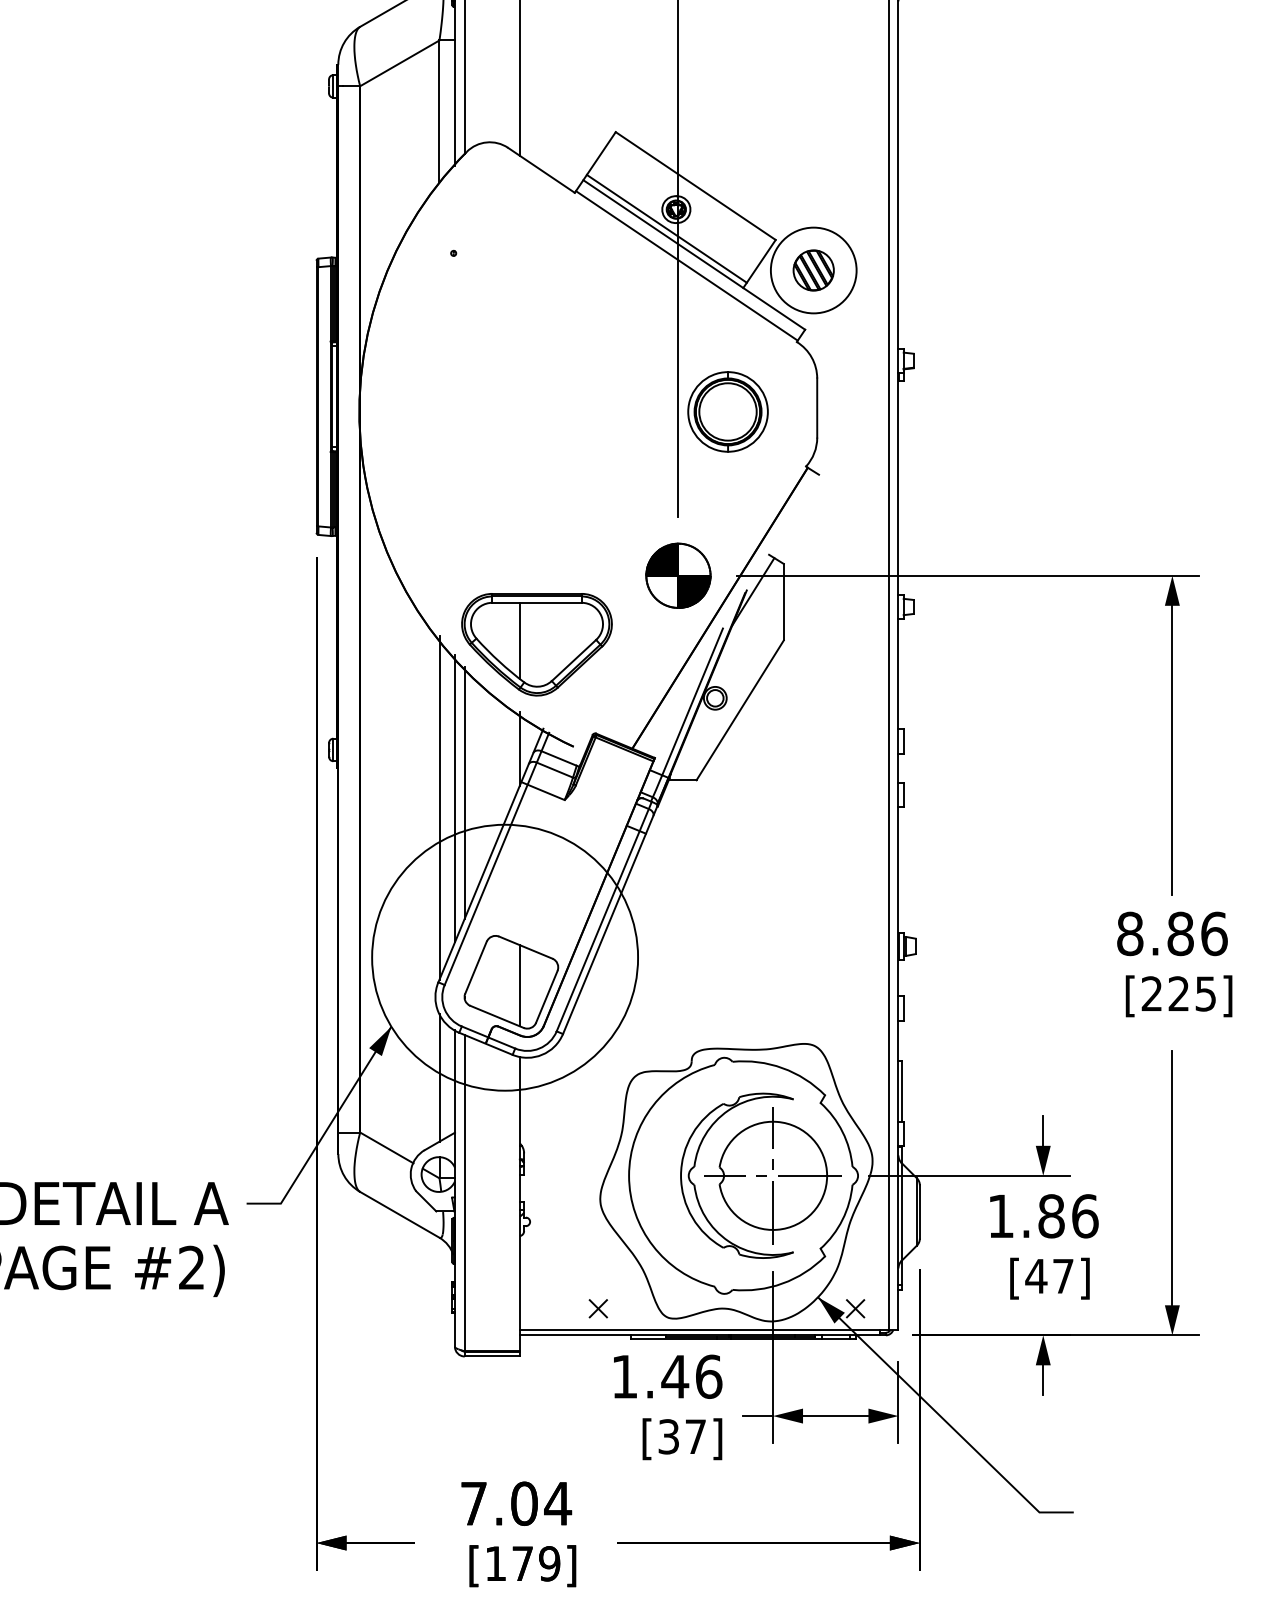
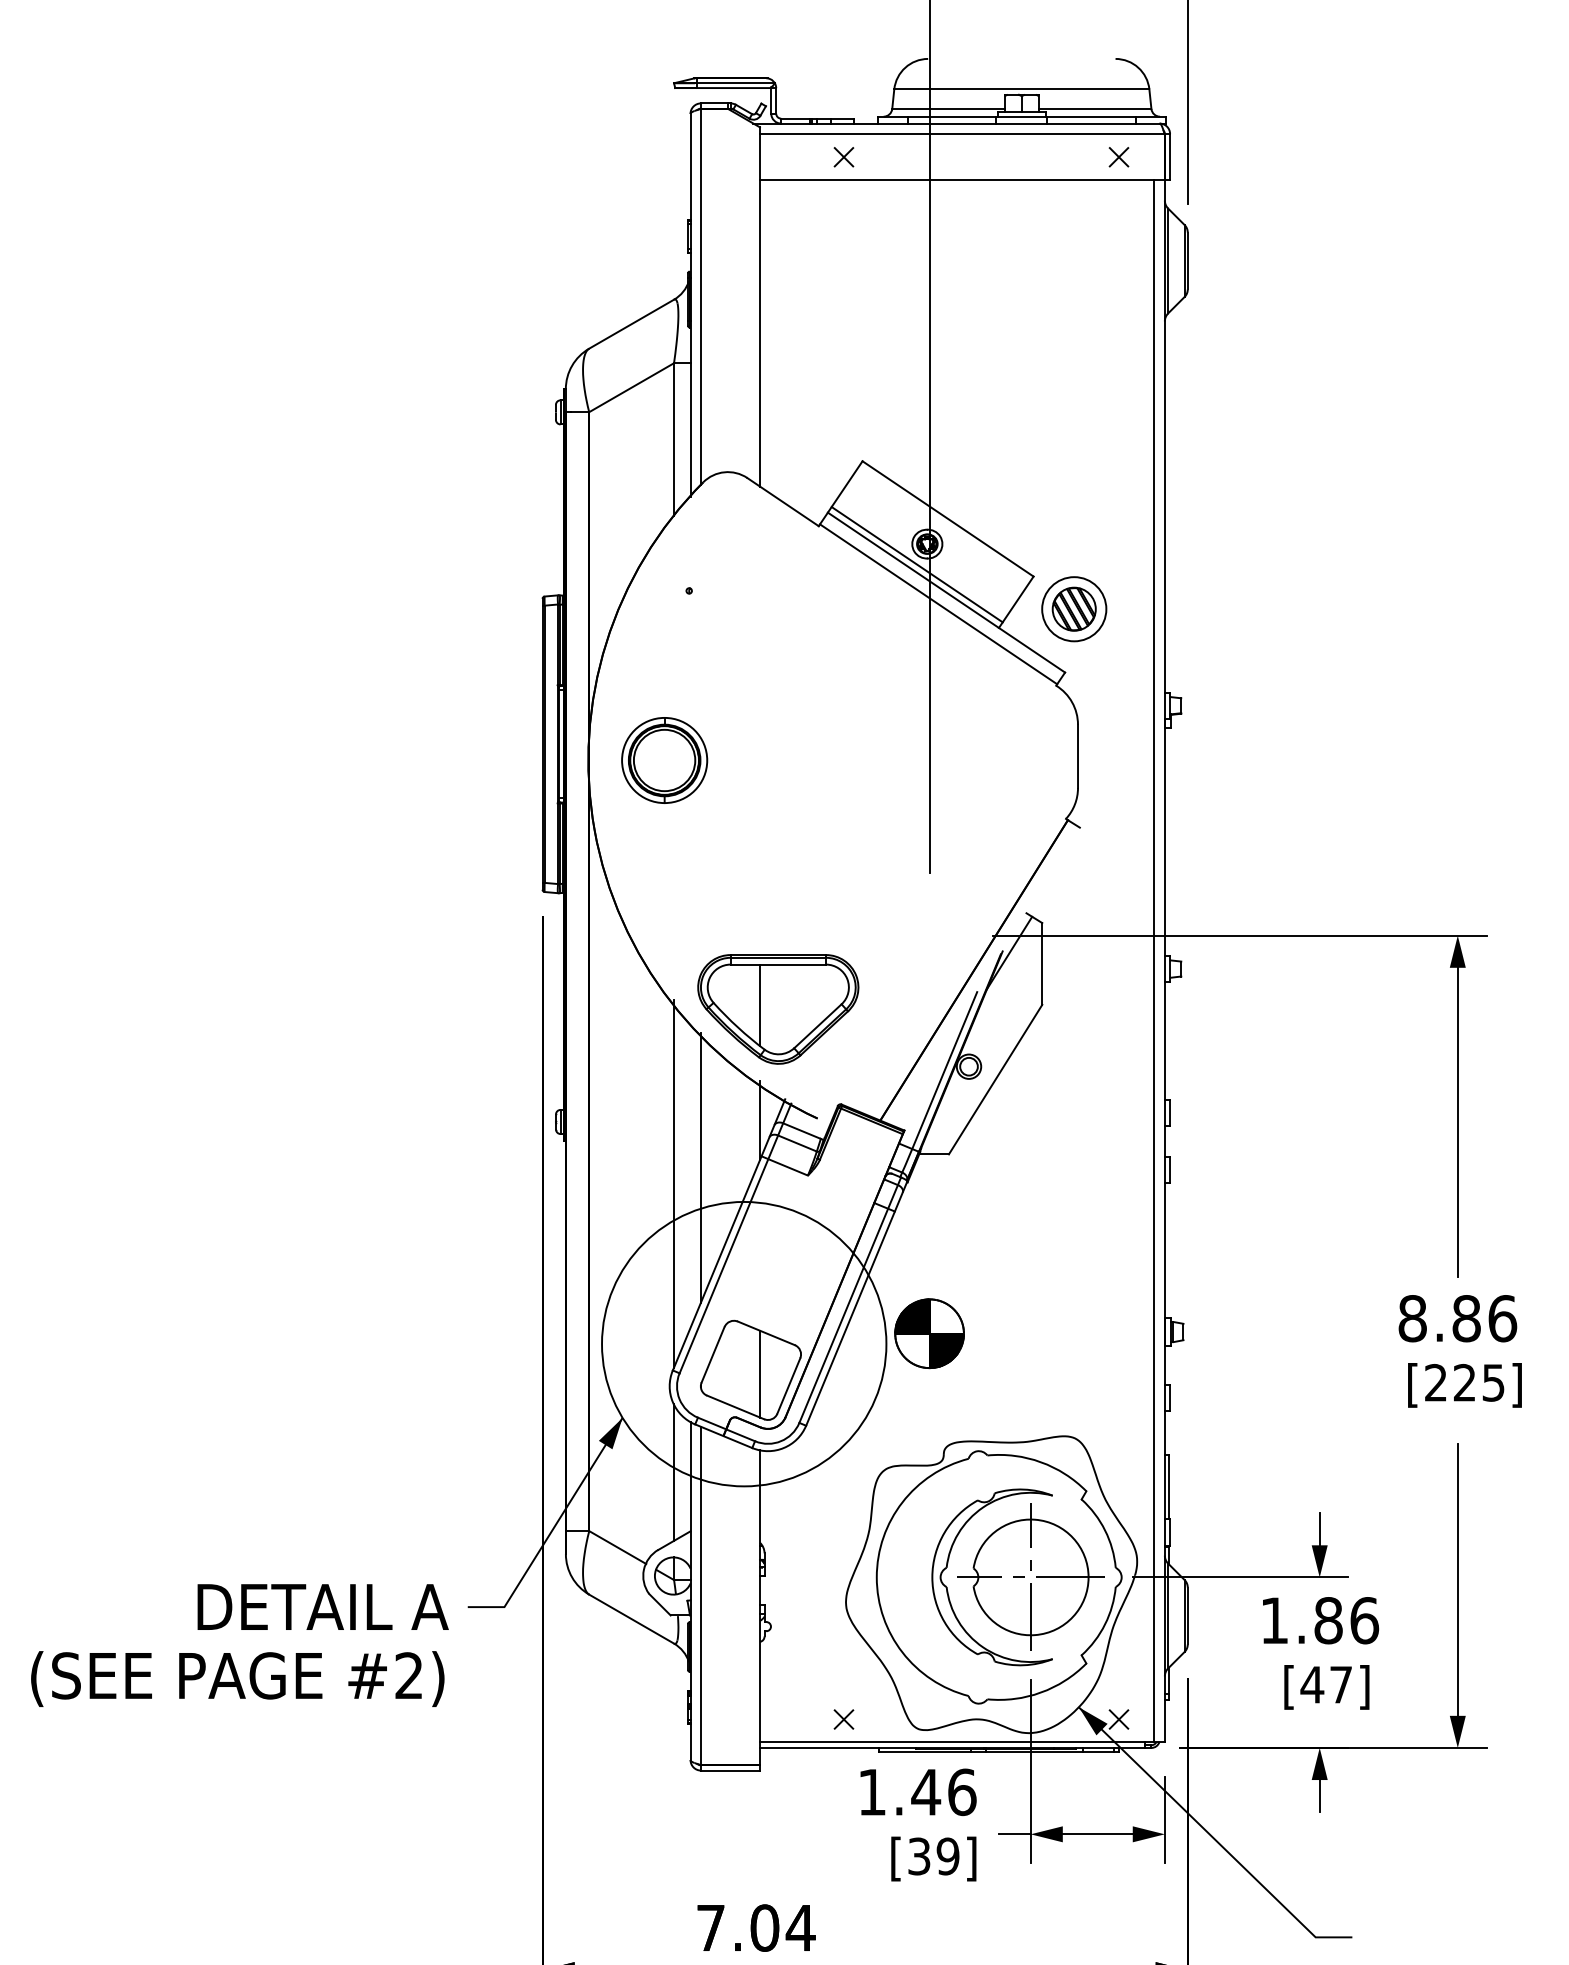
circle: (813, 270) -> (1074, 609), size x0.7
part: (727, 411) -> (664, 760), moved
part: (678, 575) -> (929, 1333), moved
line: (454, 798) -> (690, 1173), removed
text: (695, 1436) -> (947, 1856), [37] -> [39]

